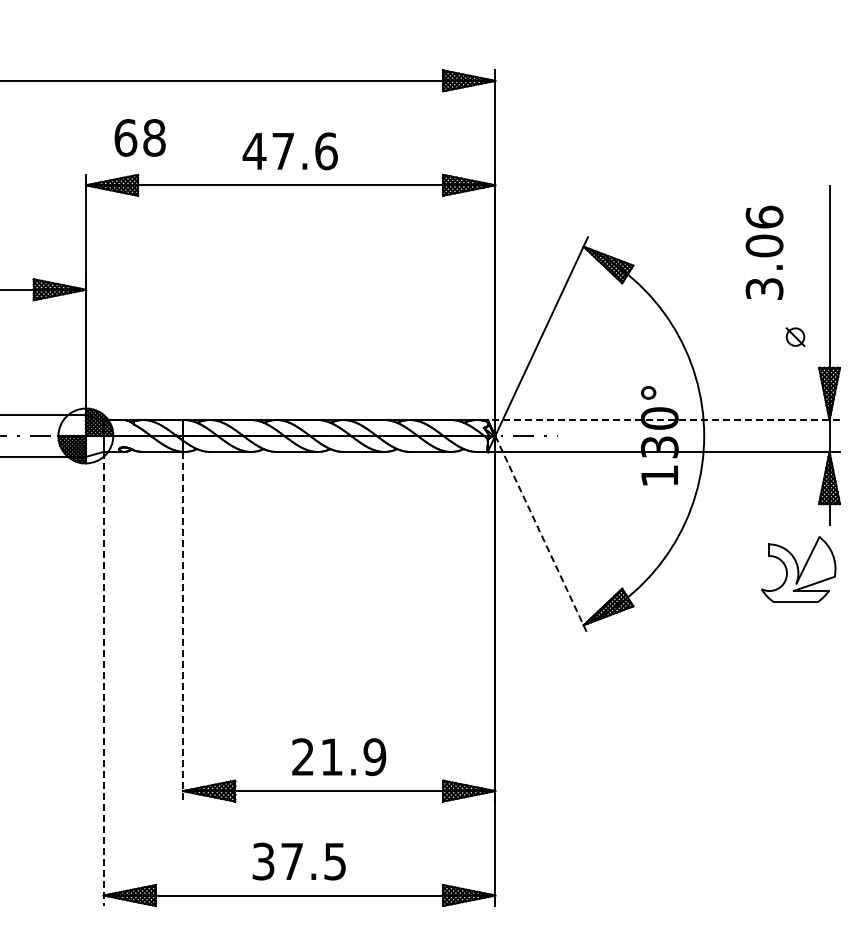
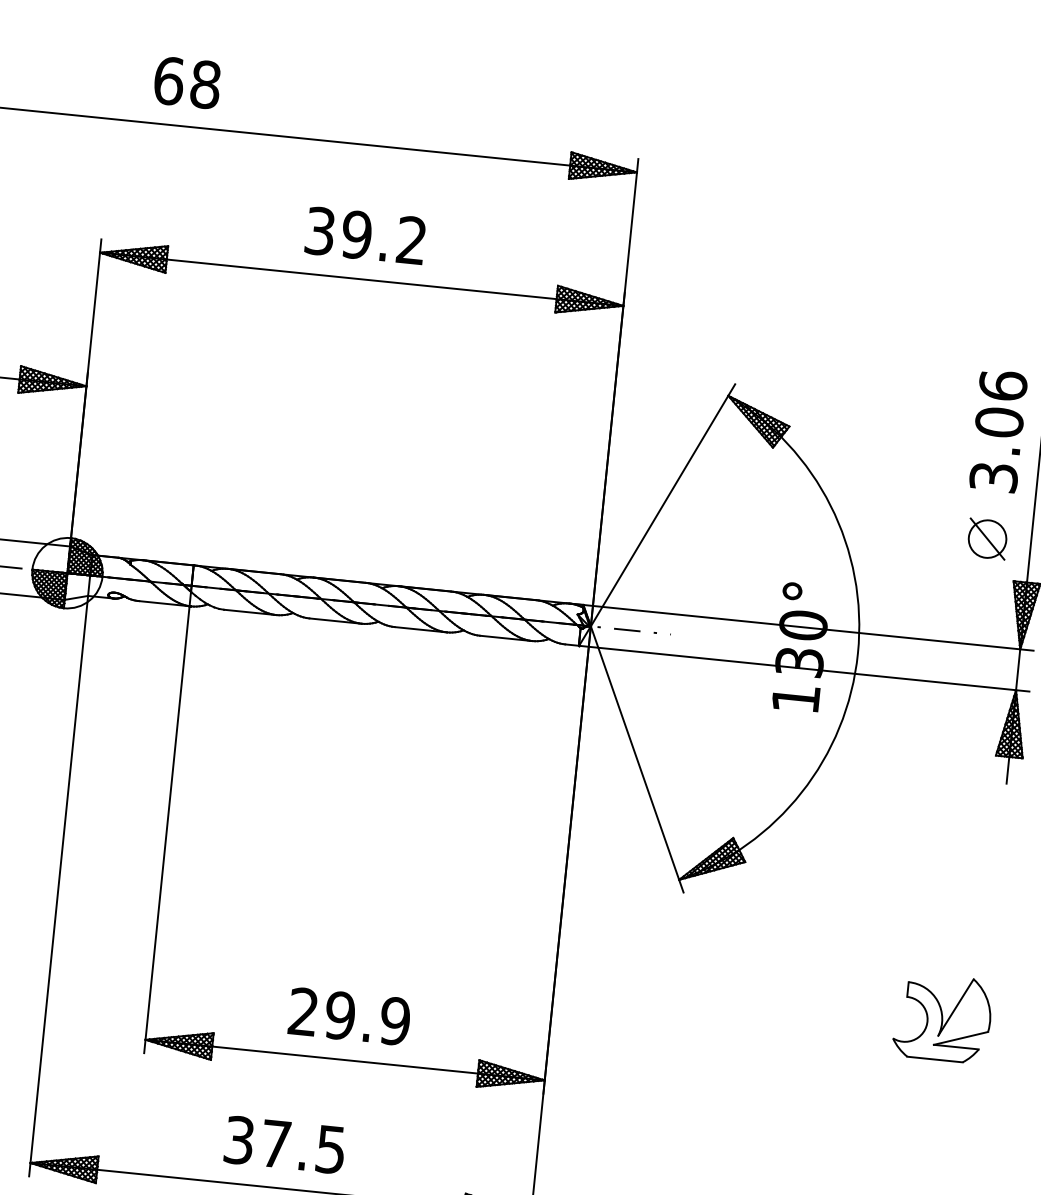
text: (139, 137) -> (186, 82), moved
text: (289, 151) -> (364, 235), 47.6 -> 39.2
text: (764, 252) -> (998, 430), moved
part: (795, 336) -> (987, 538), size x1.67
line: (663, 420) -> (807, 628), dashed -> solid
line: (541, 535) -> (637, 759), dashed -> solid
part: (798, 569) -> (942, 1017), moved
line: (183, 626) -> (167, 829), dashed -> solid
line: (103, 679) -> (58, 886), dashed -> solid
text: (331, 757) -> (339, 1016), 21.9 -> 29.9

